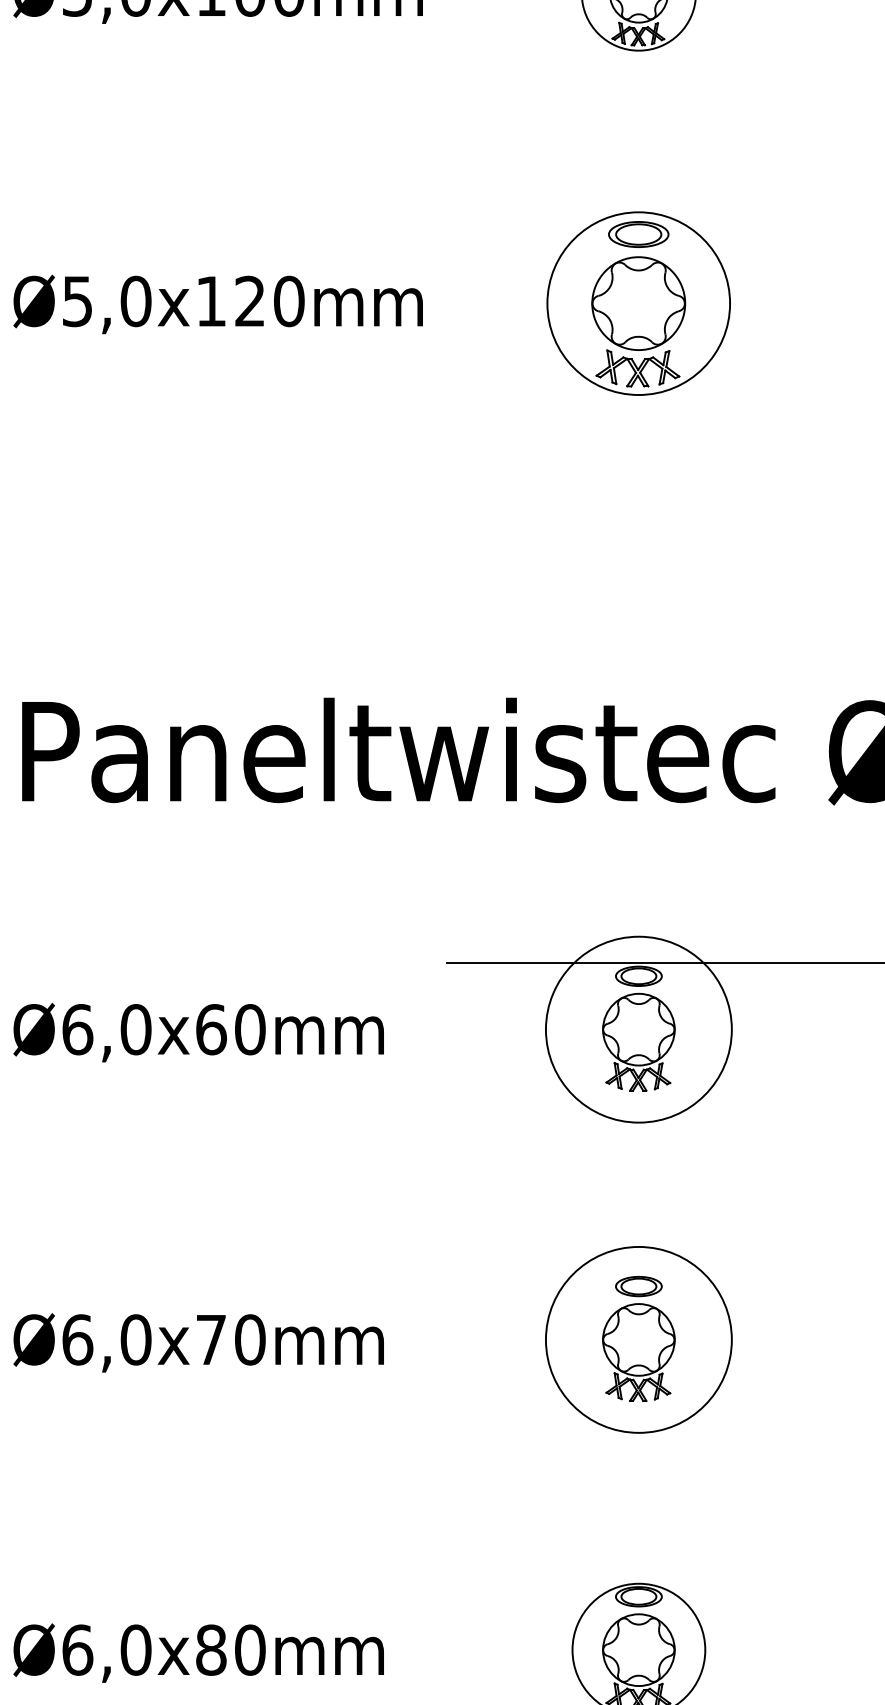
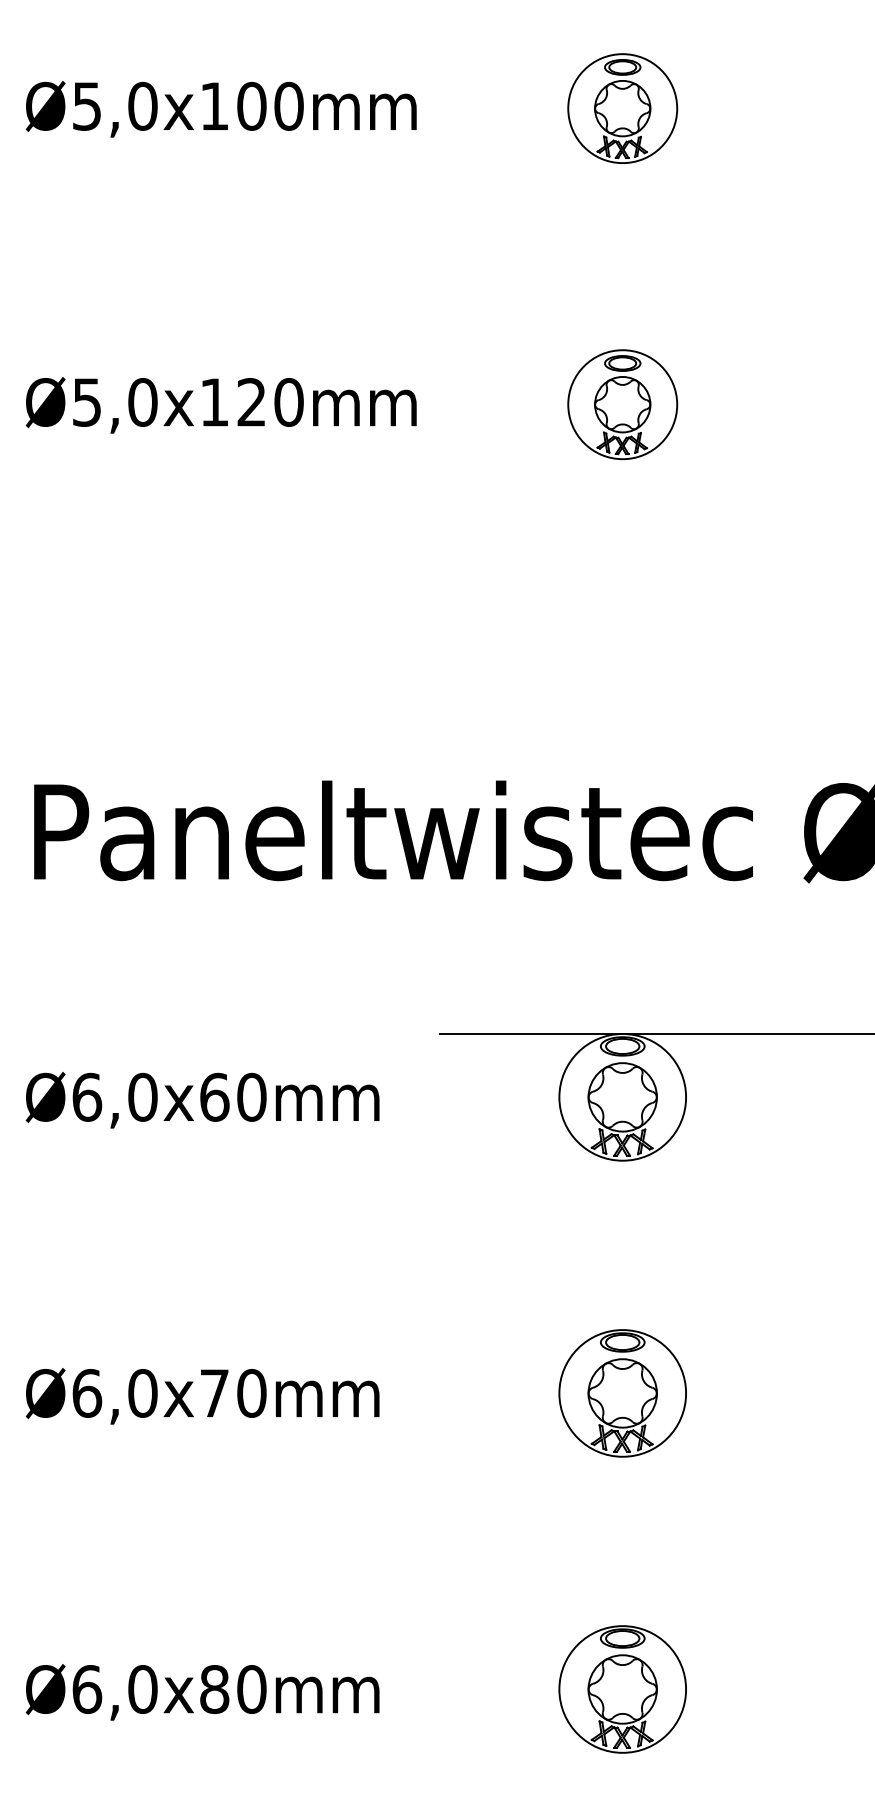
part: (638, 303) -> (622, 404), size x0.62
circle: (638, 1029) -> (622, 1097), size x0.71
circle: (638, 1339) -> (622, 1393), size x0.71

